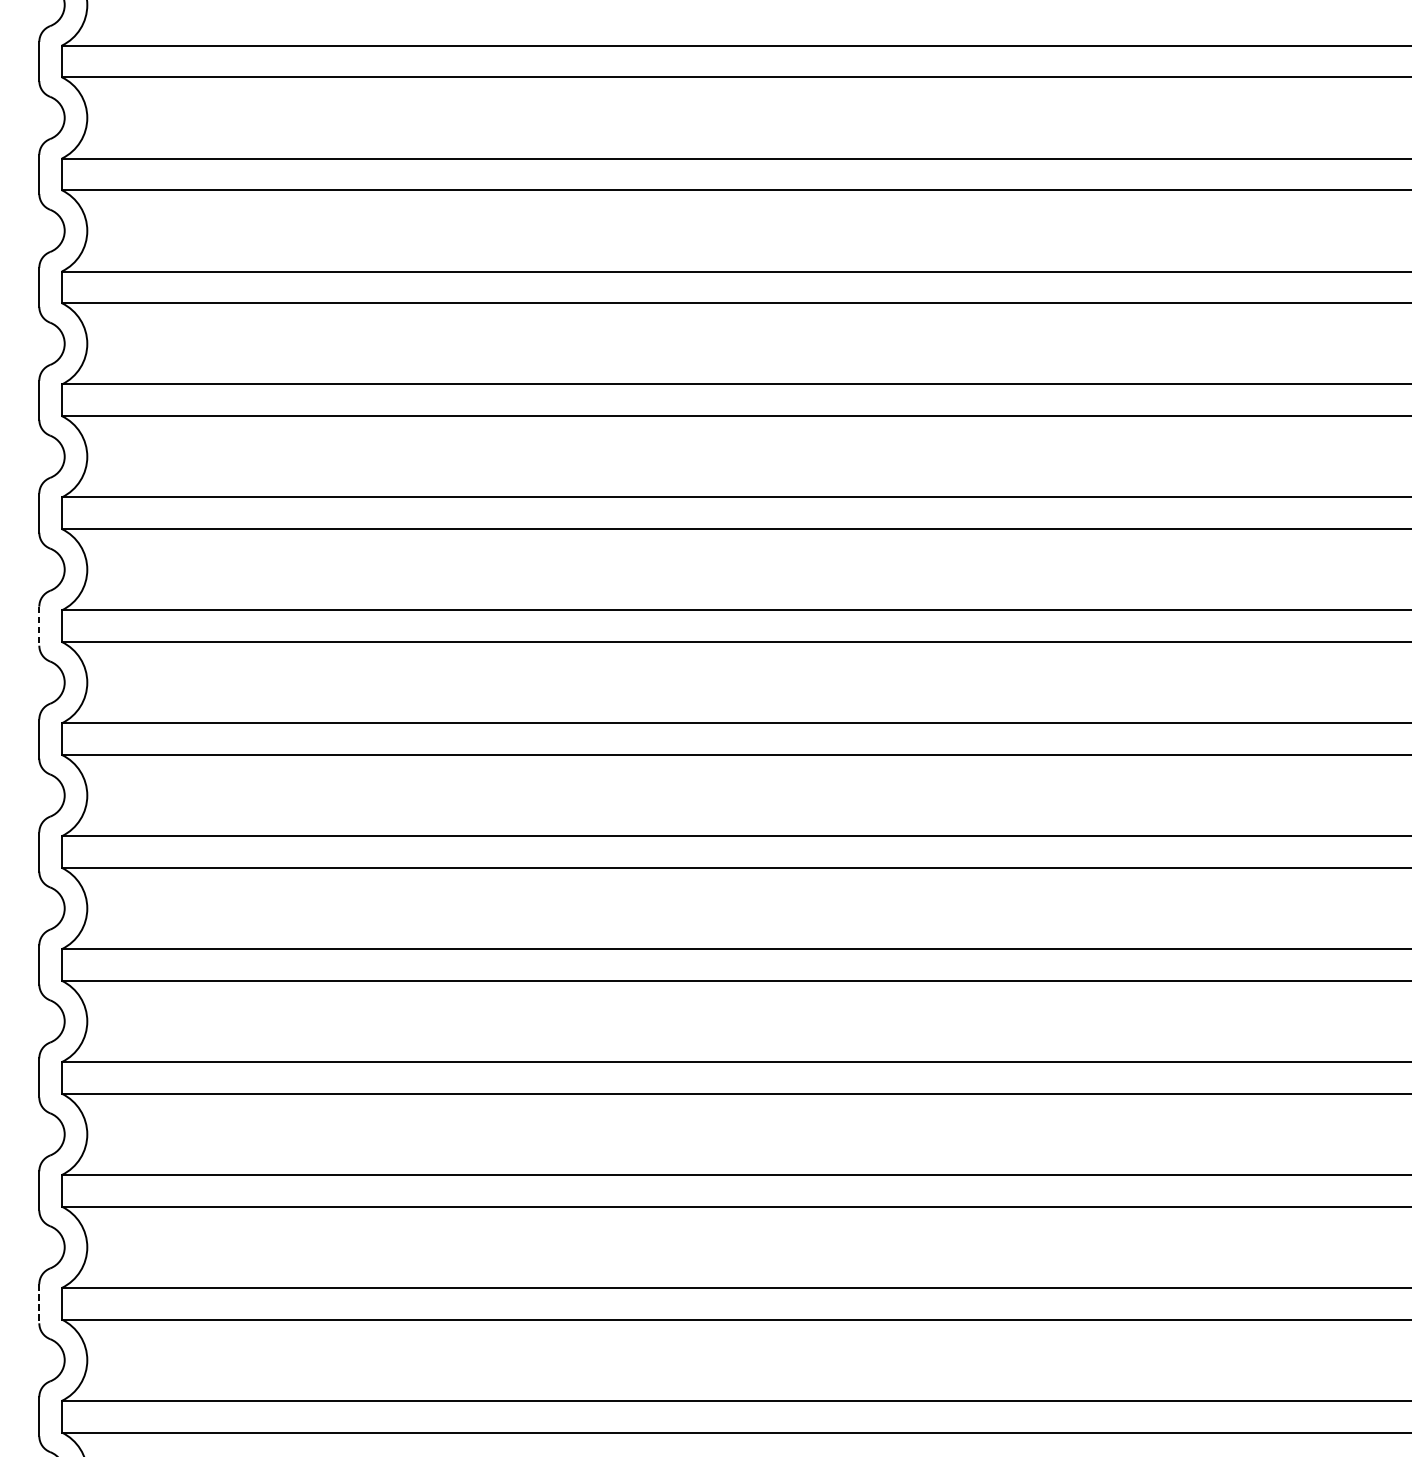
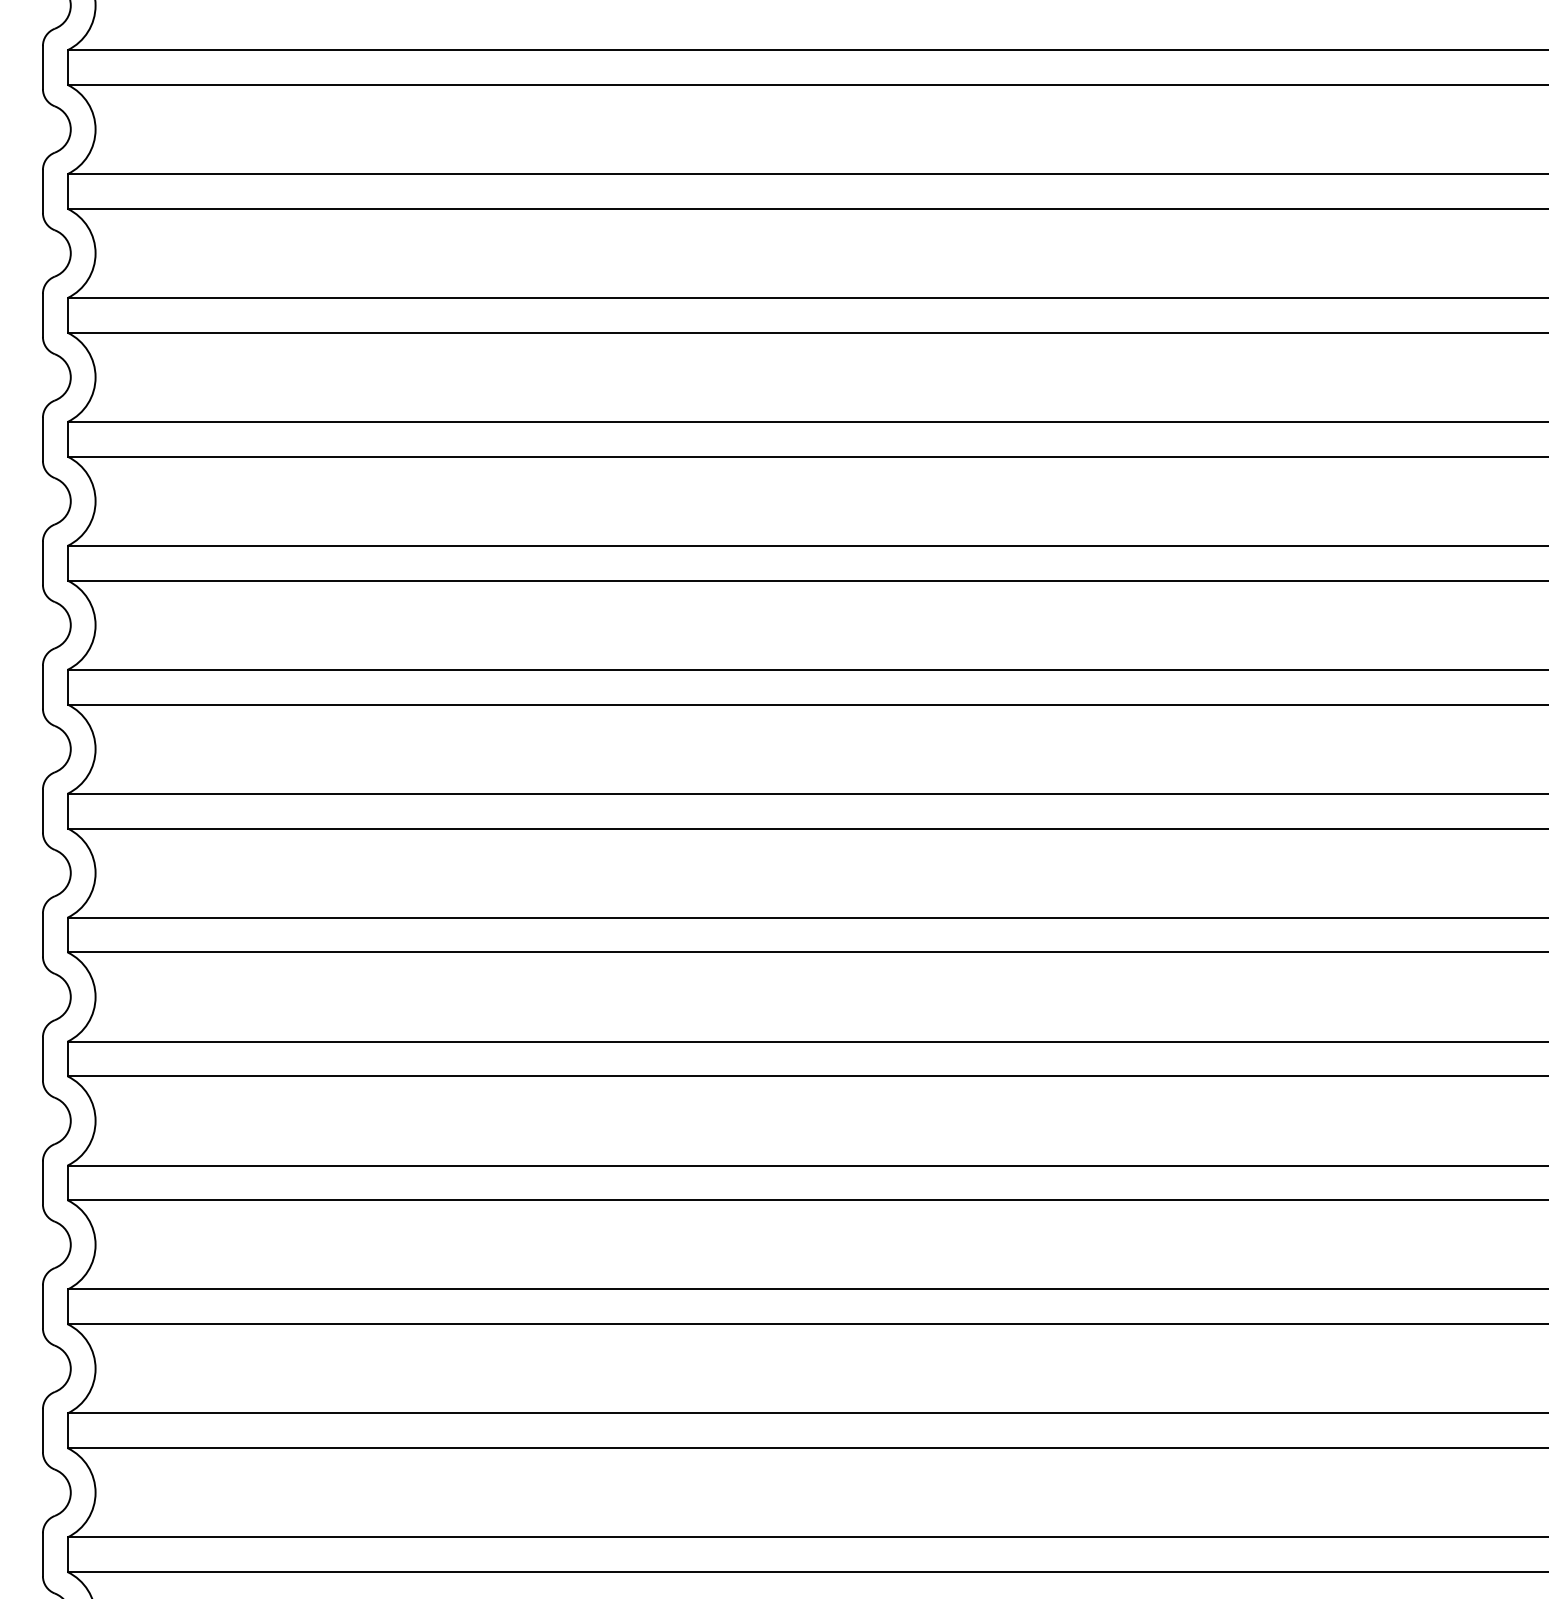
line: (38, 626) -> (42, 687), dashed -> solid
line: (38, 1304) -> (42, 1431), dashed -> solid

